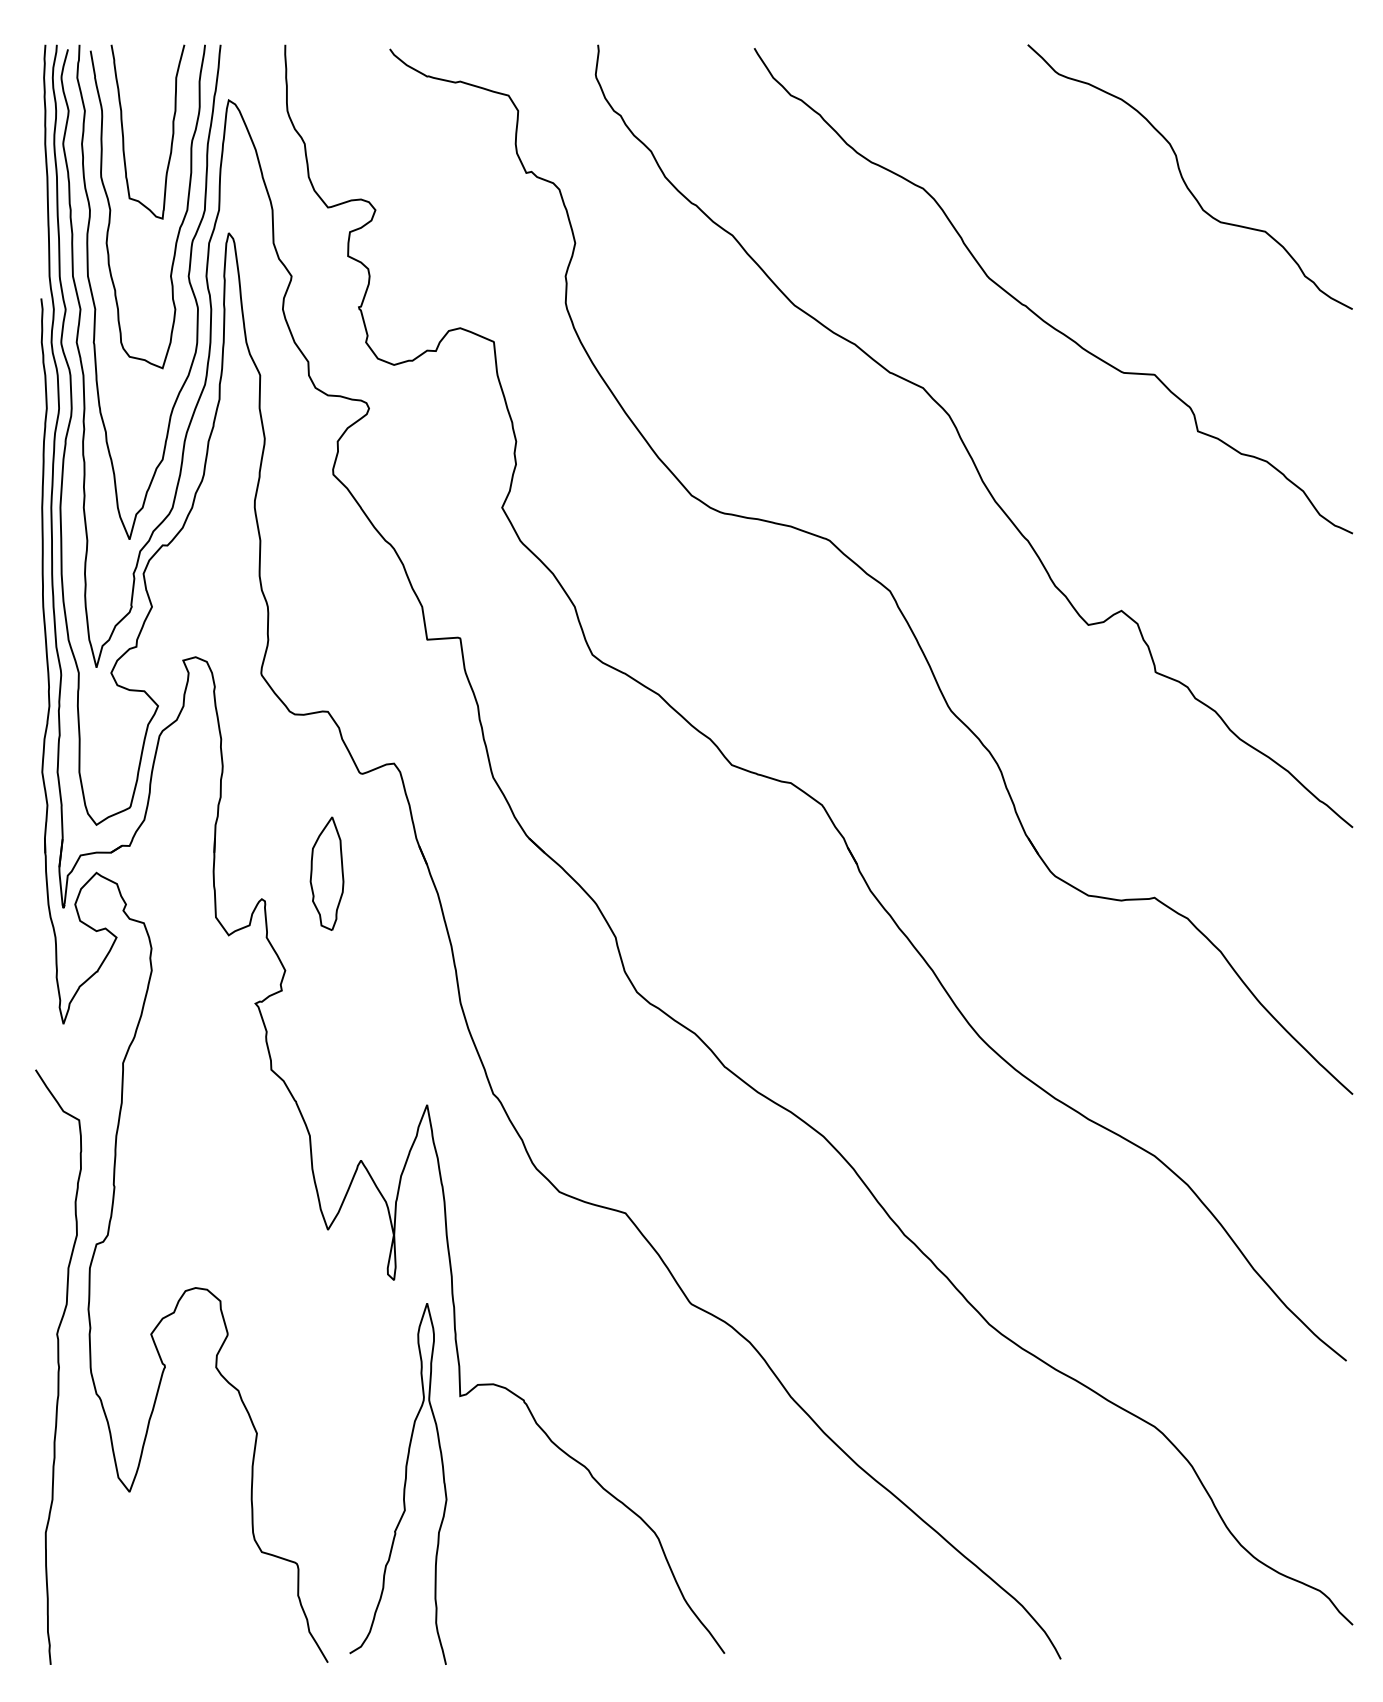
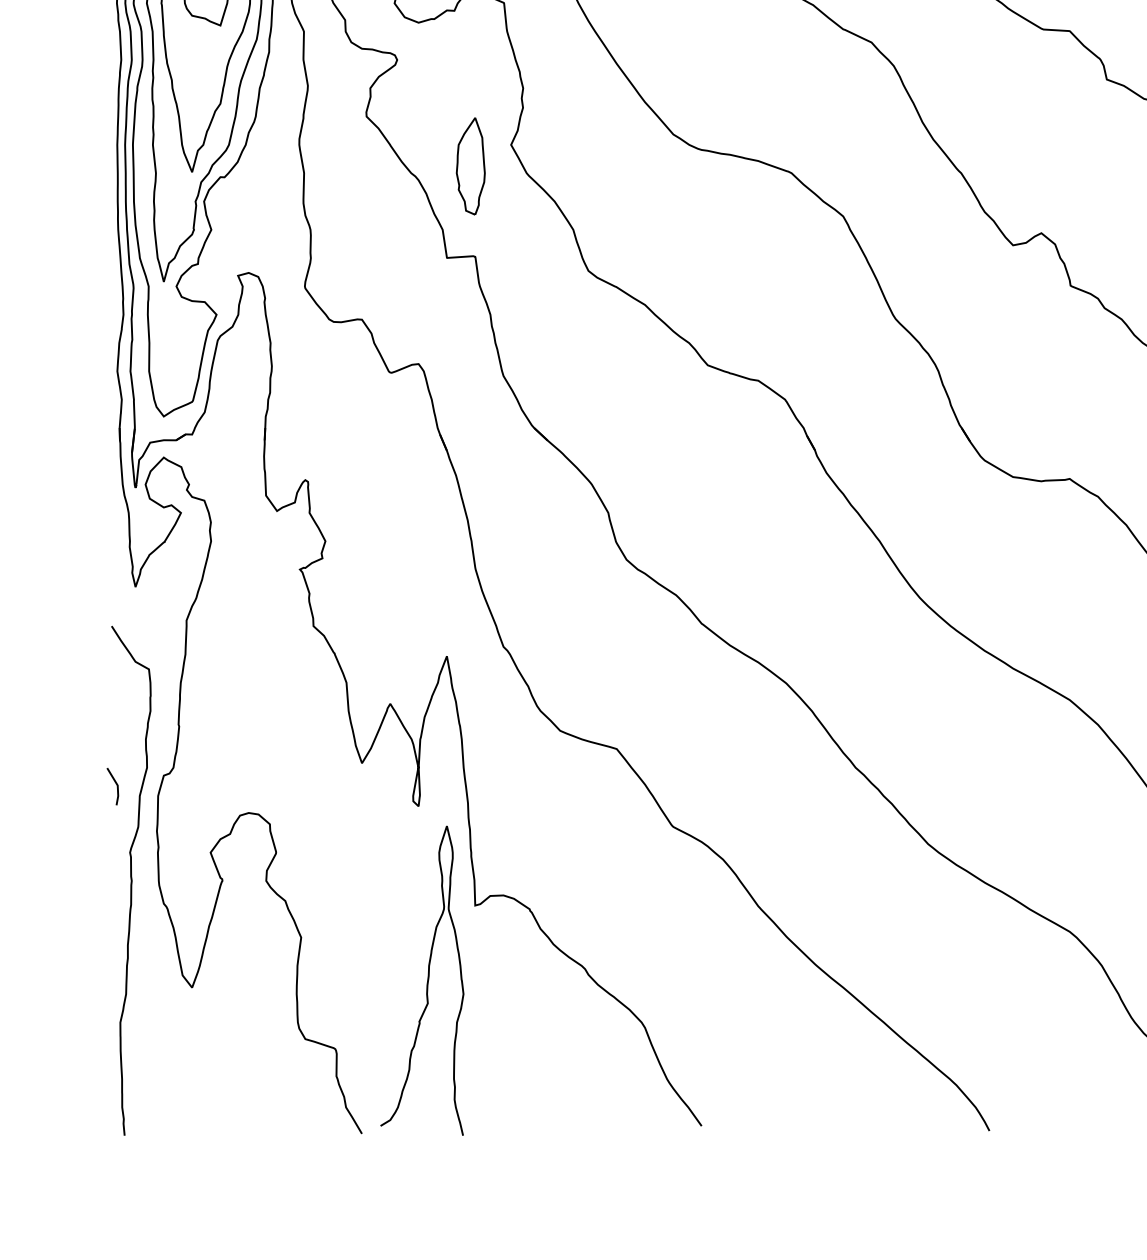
part: (326, 873) -> (470, 166), moved
line: (40, 1254) -> (115, 784), added

